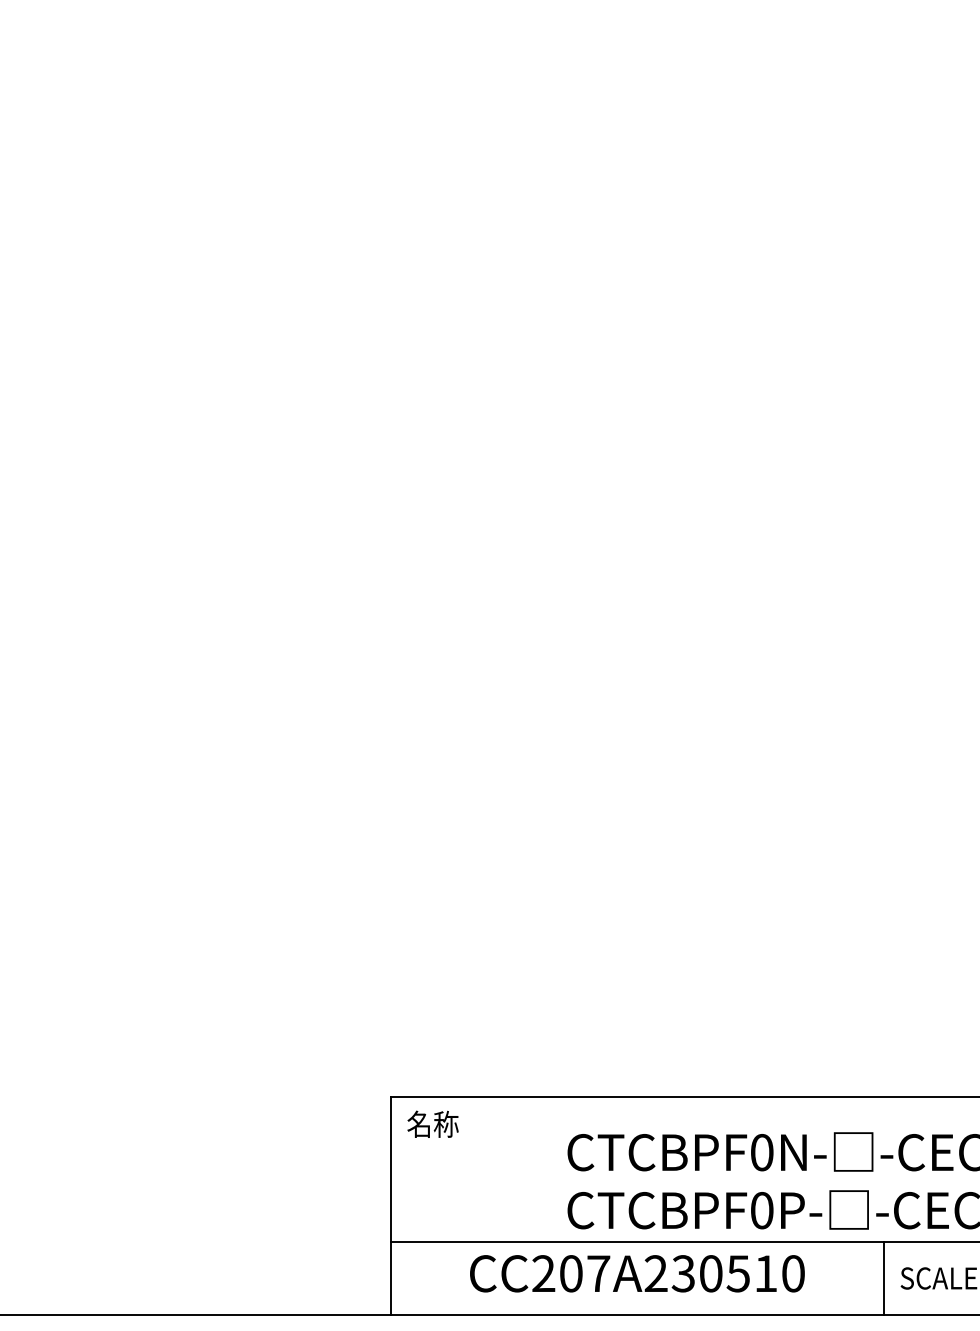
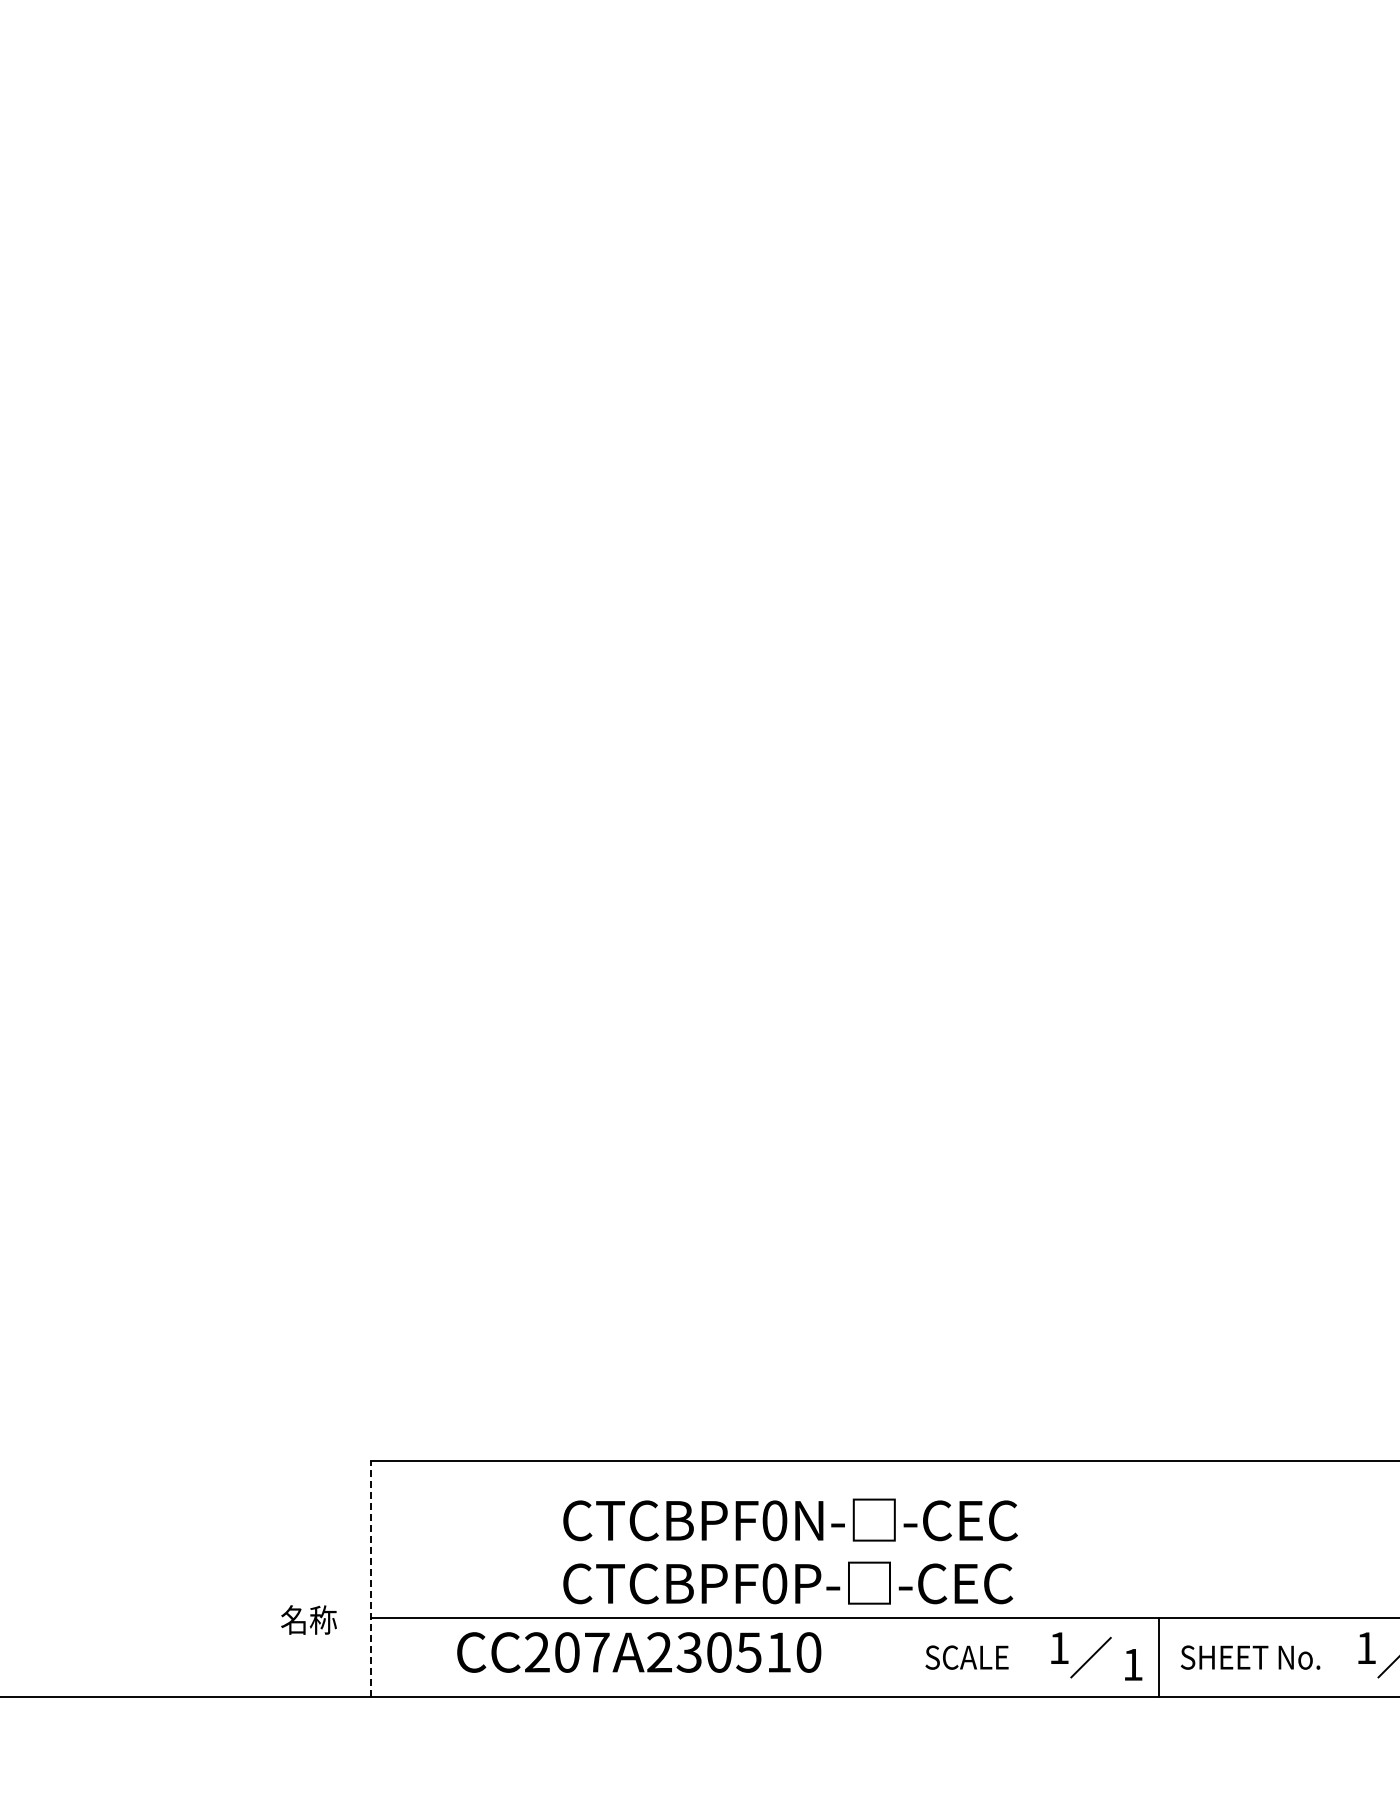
text: (432, 1123) -> (308, 1619), moved
line: (391, 1205) -> (371, 1578), solid -> dashed
line: (884, 1278) -> (907, 1657), removed

